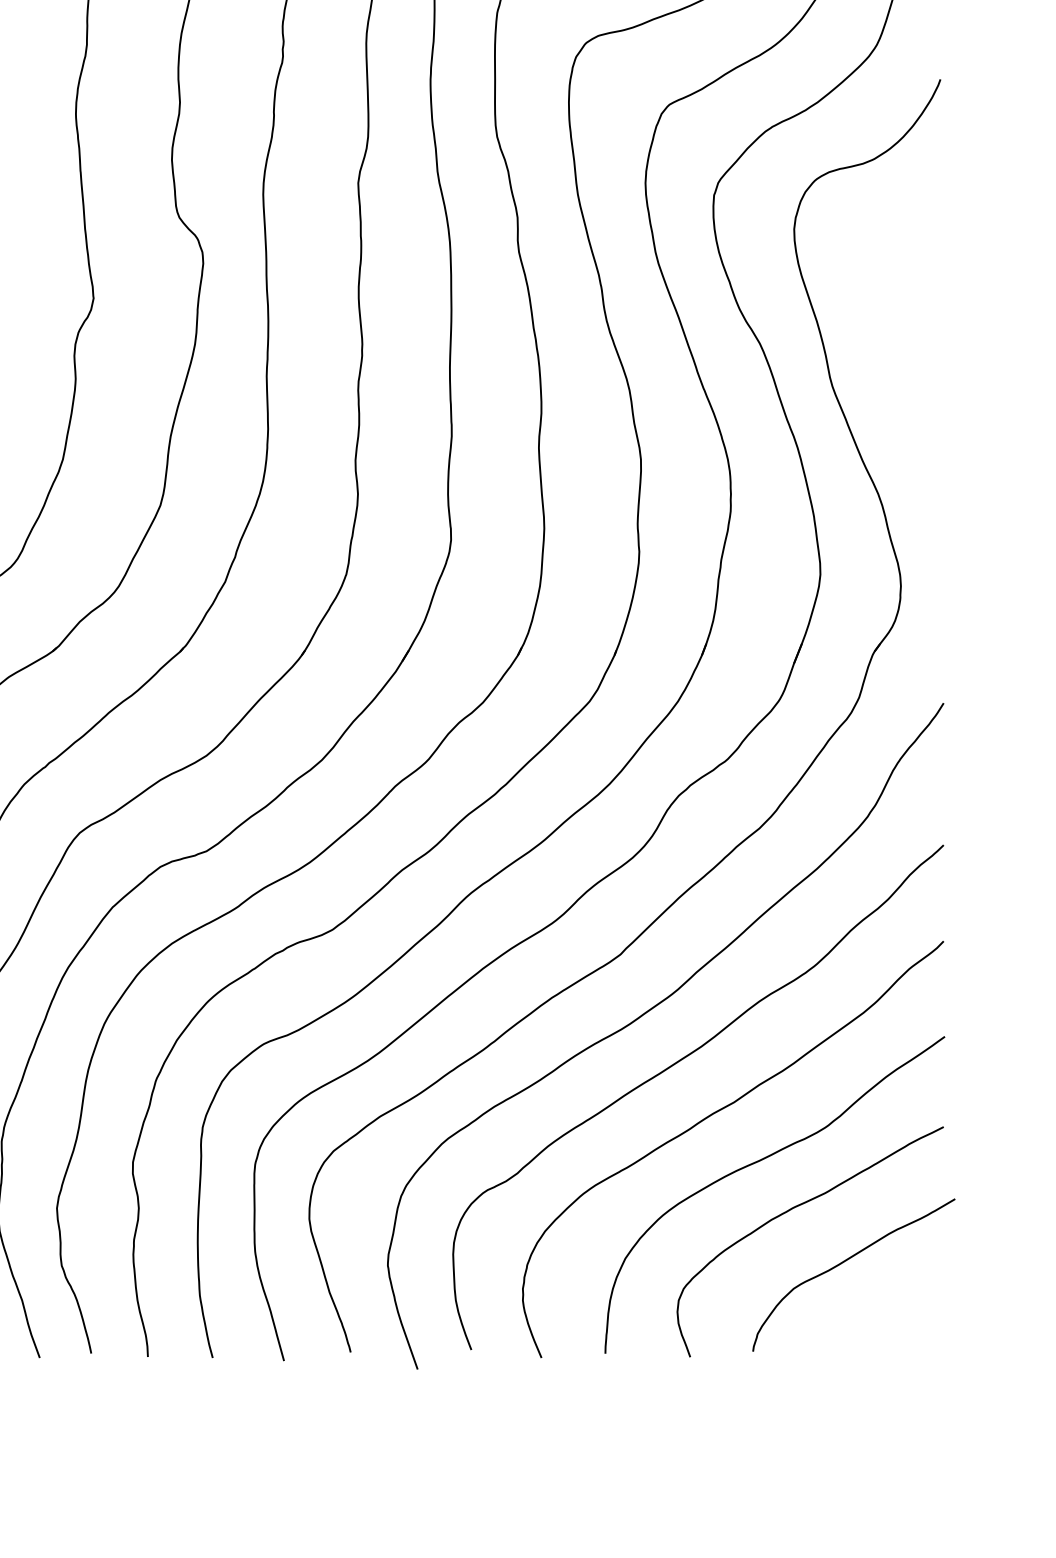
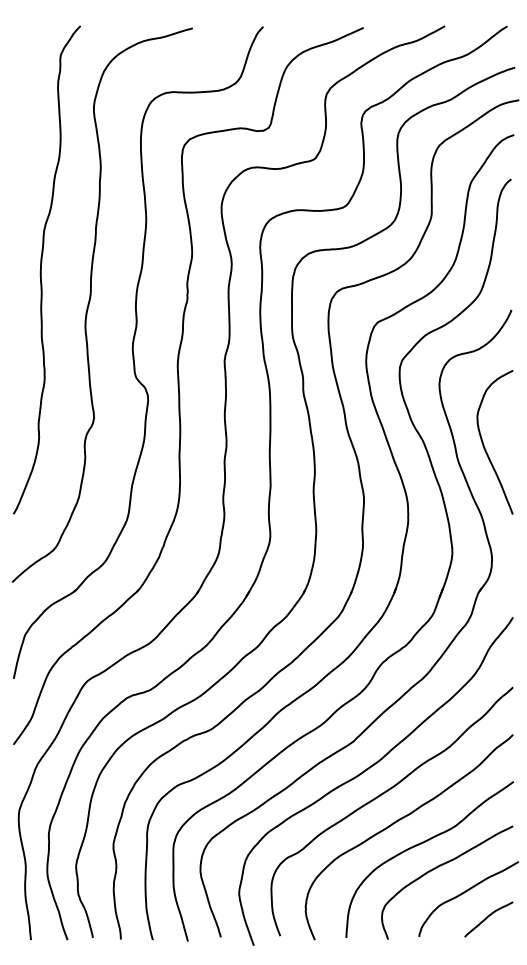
curve: (885, 352) -> (484, 444), added
curve: (891, 1314) -> (487, 918), added

